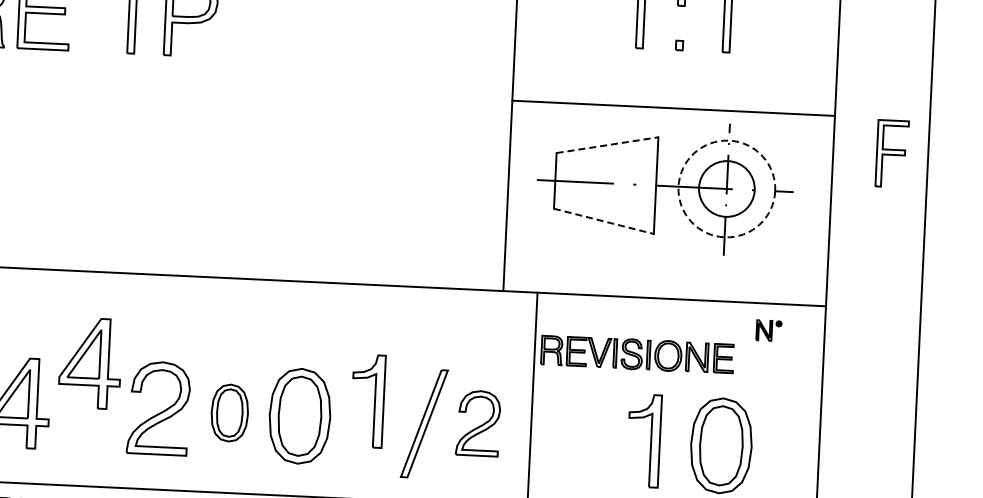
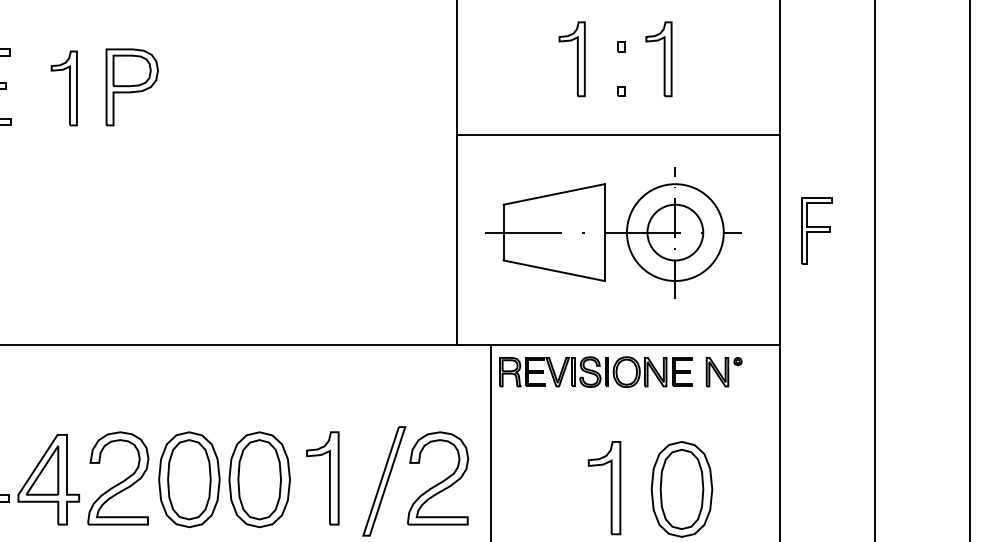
line: (672, 108) -> (617, 134), moved
line: (607, 145) -> (554, 194), dashed -> solid
part: (891, 153) -> (816, 230), moved
circle: (726, 188) -> (674, 232), dashed -> solid
line: (604, 221) -> (554, 270), dashed -> solid
part: (768, 331) -> (723, 372), size x1.43
part: (637, 354) -> (595, 372), moved
part: (90, 363) -> (48, 479), moved
part: (374, 401) -> (329, 478), moved
part: (229, 412) -> (189, 479), size x1.67
part: (478, 423) -> (438, 478), size x1.43

